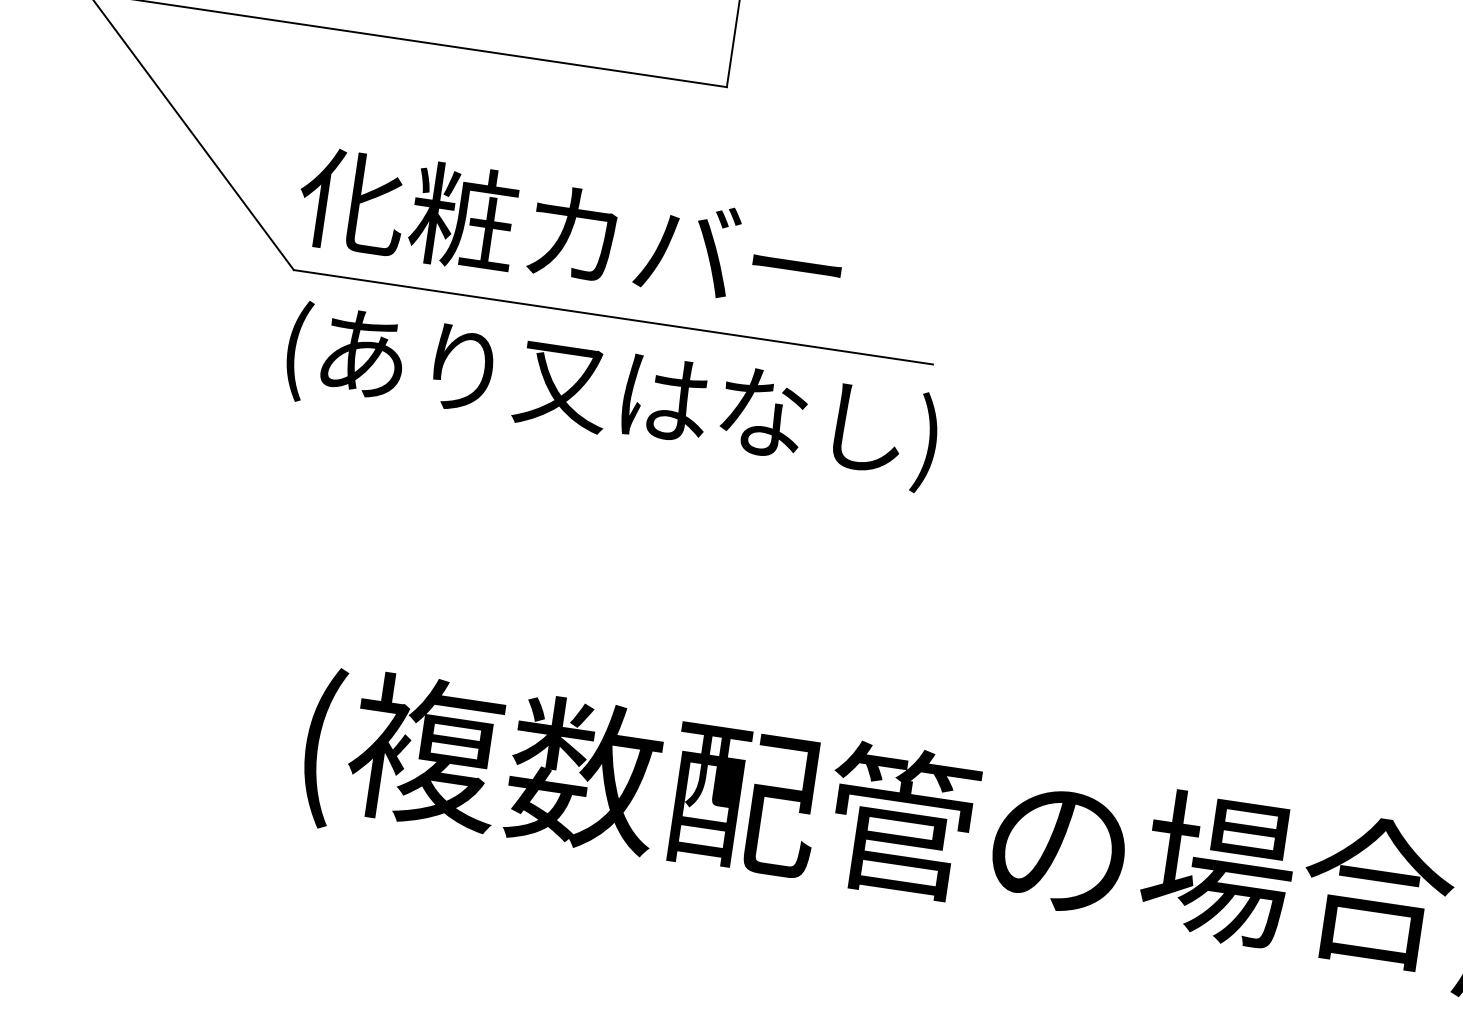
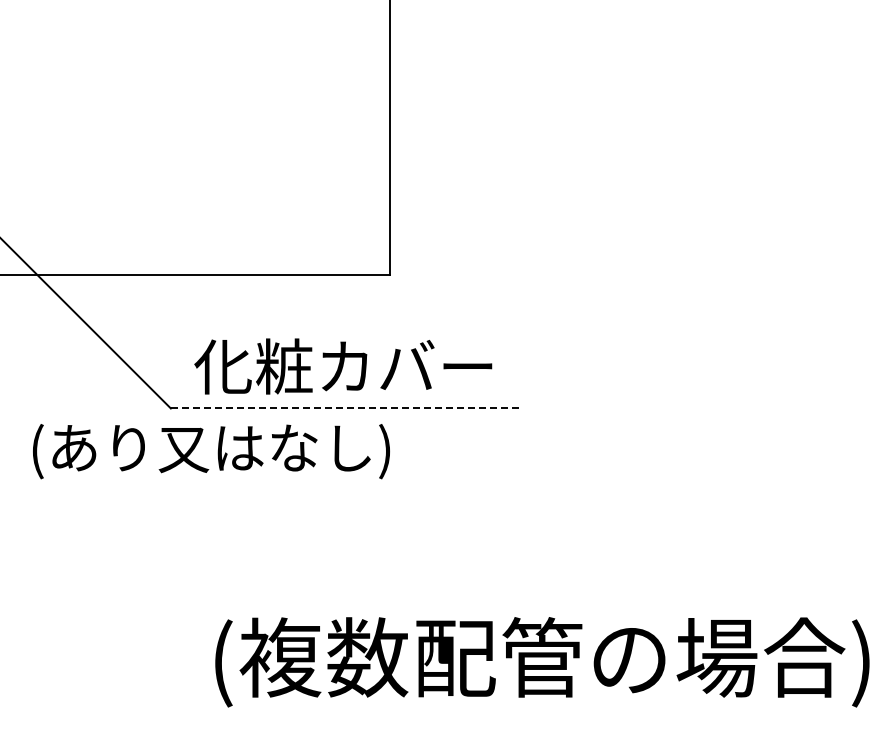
text: (571, 233) -> (343, 366), moved
line: (614, 317) -> (347, 408), solid -> dashed
text: (612, 396) -> (211, 451), moved

